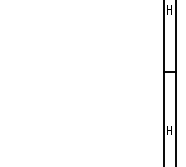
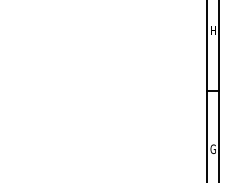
text: (168, 130) -> (212, 149), H -> G

